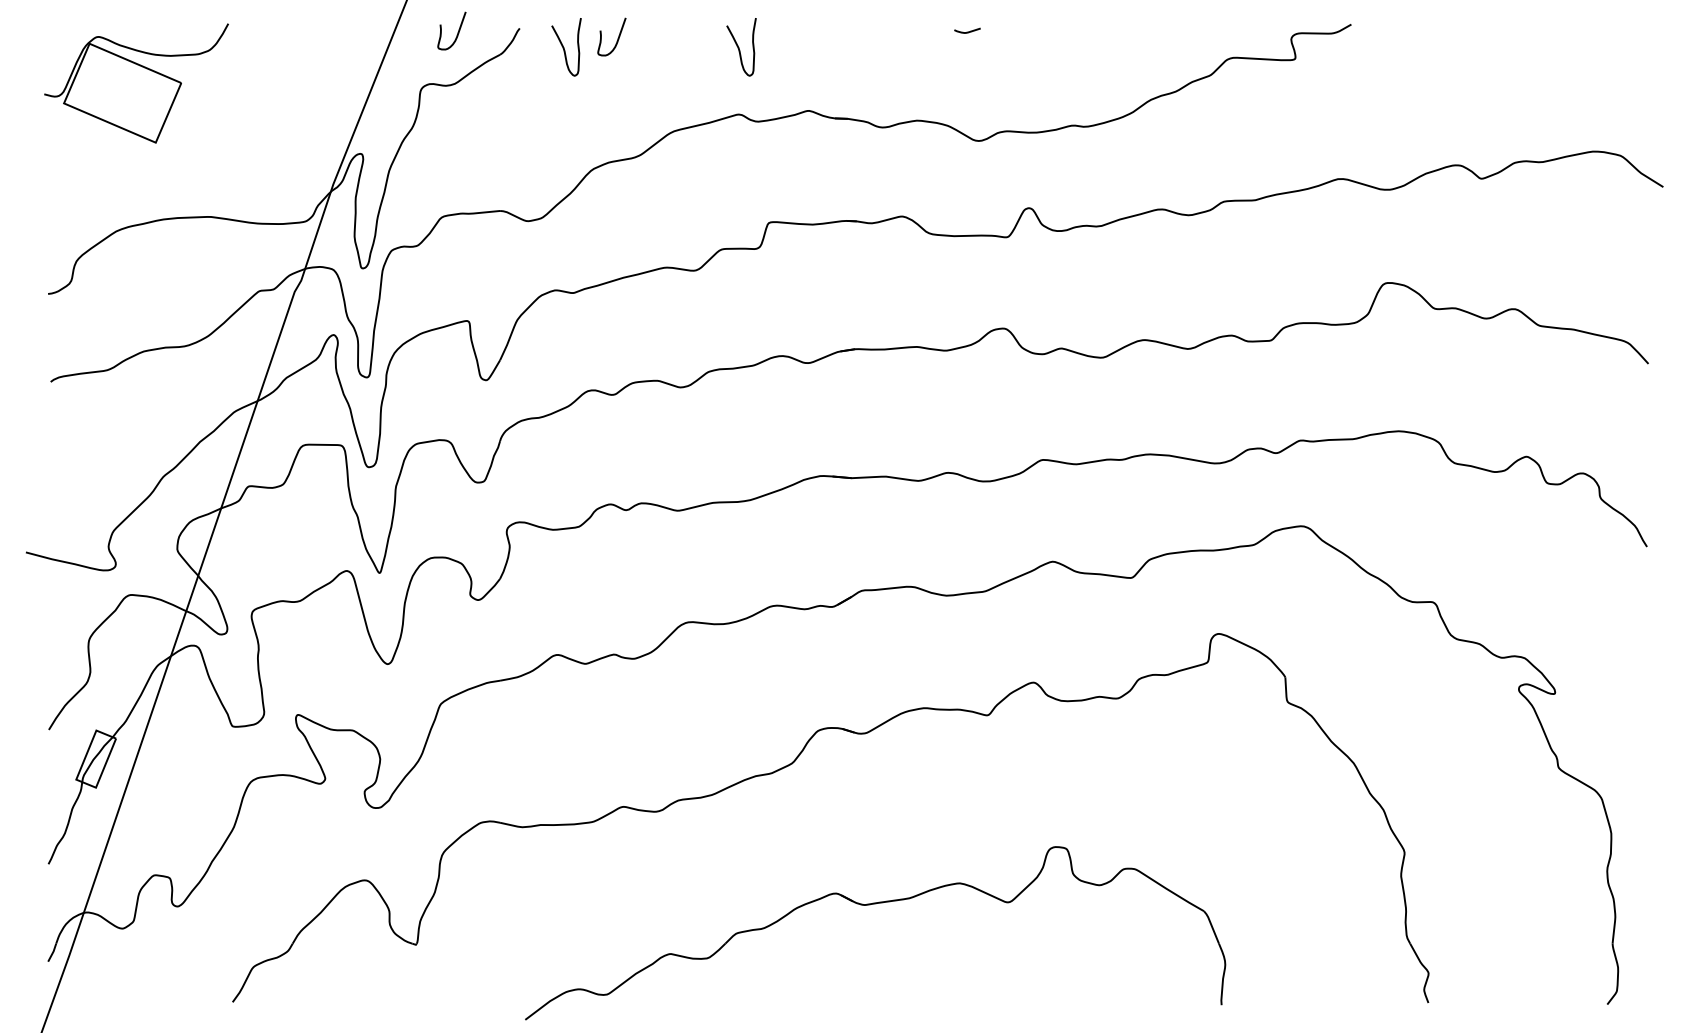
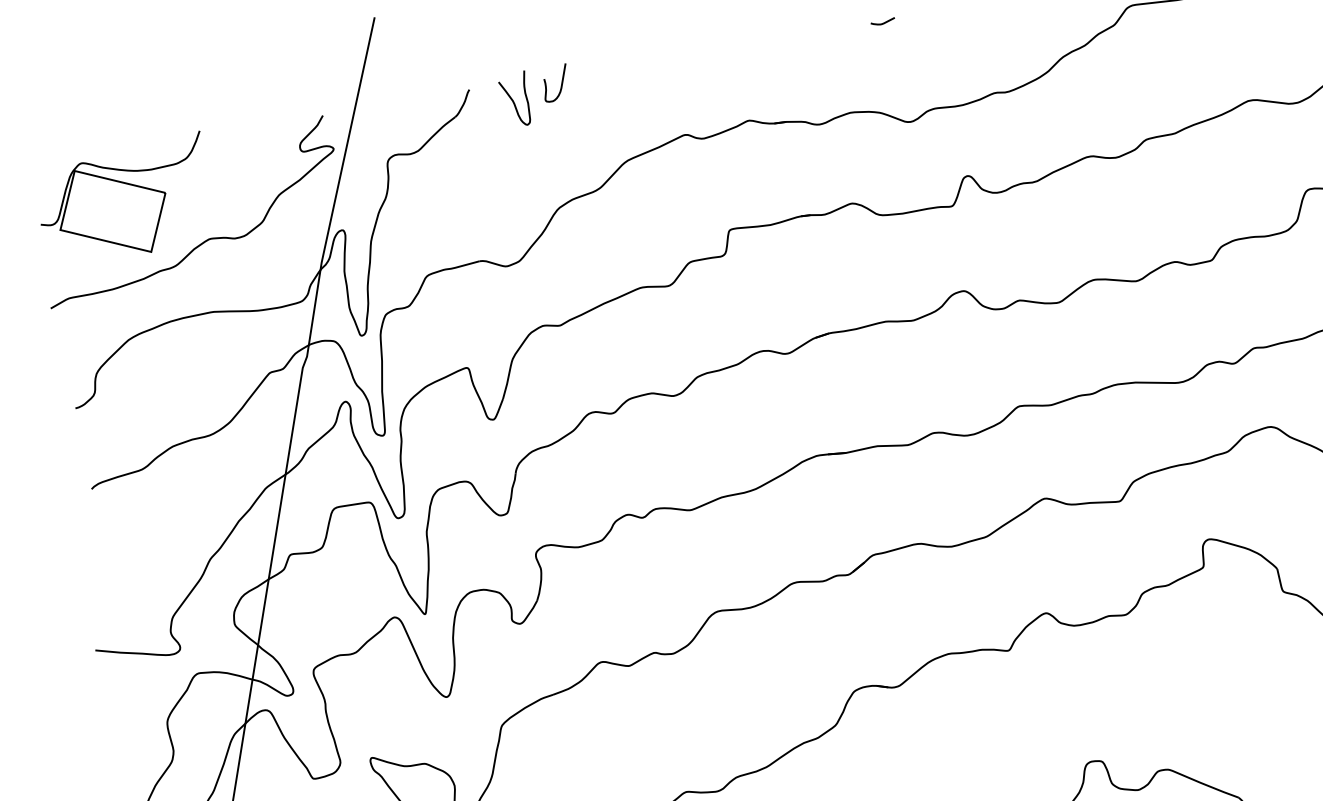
curve: (457, 32) -> (412, 103), removed
curve: (739, 47) -> (675, 72), removed
curve: (218, 138) -> (208, 238), added

